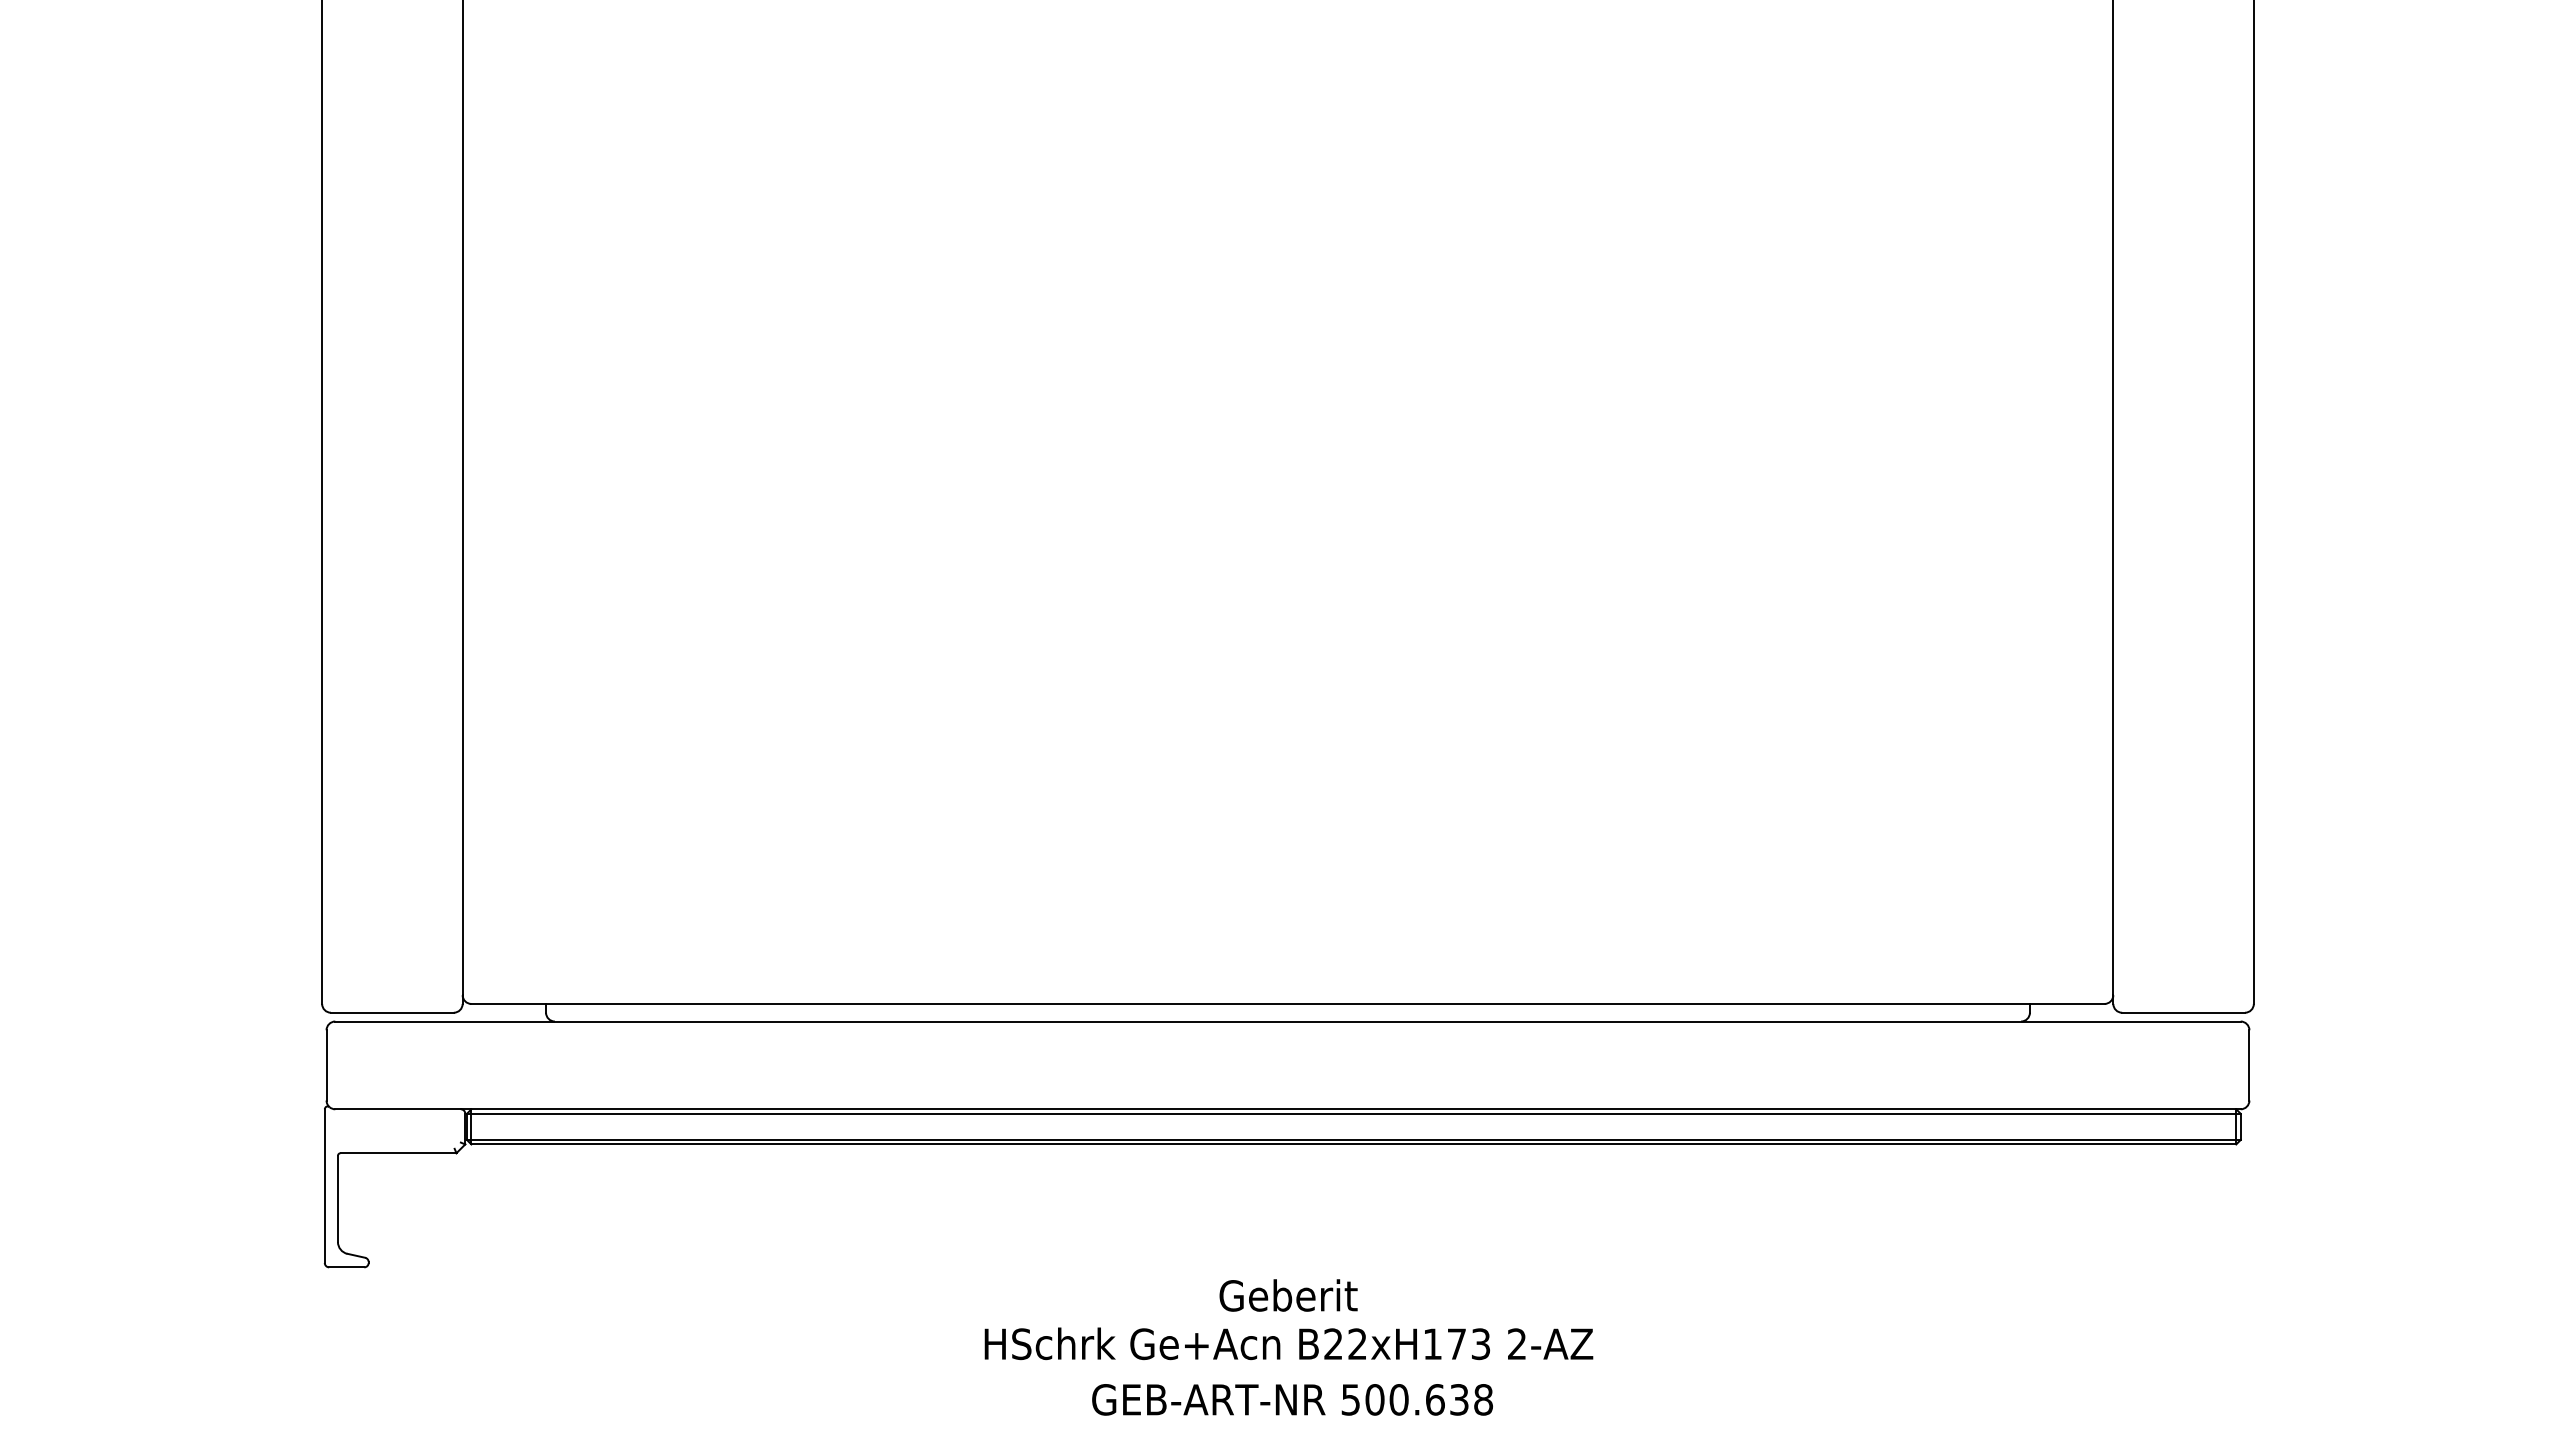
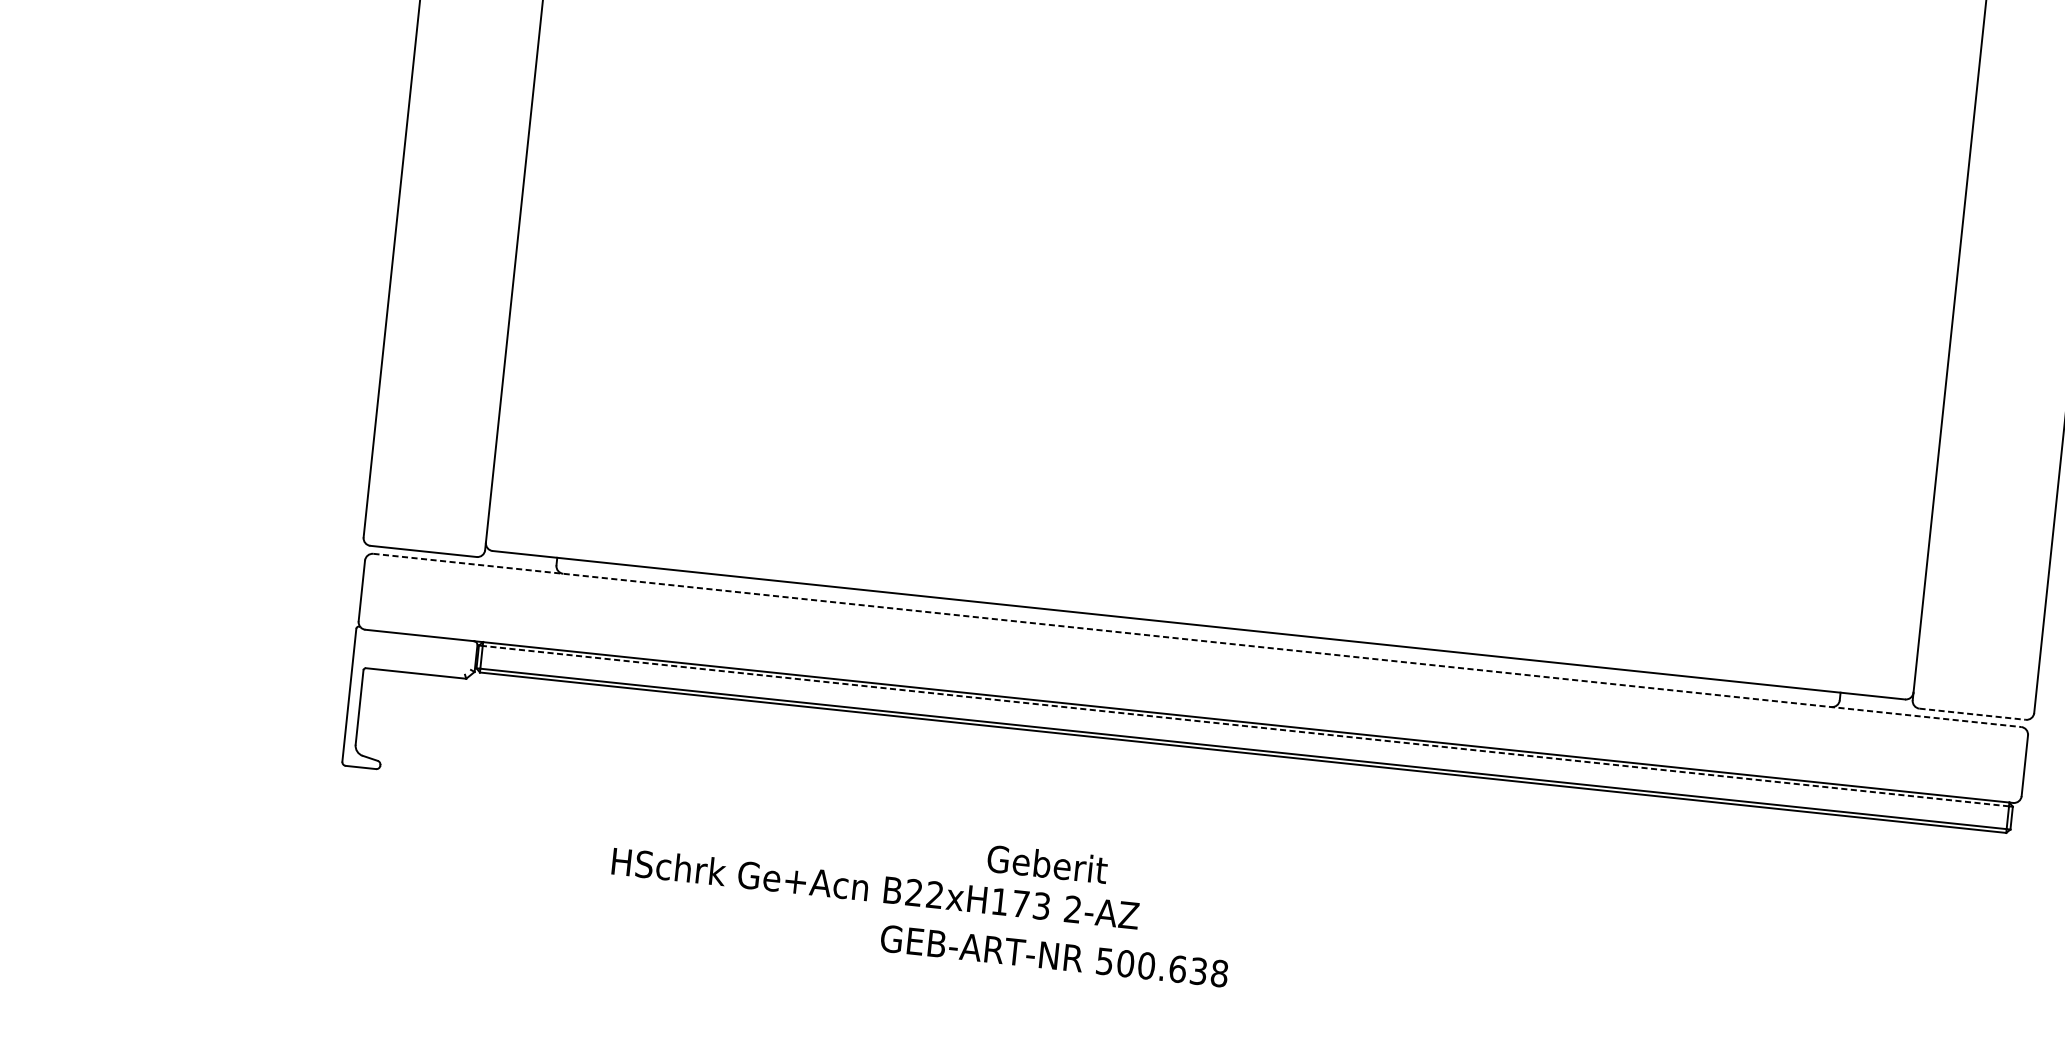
line: (2184, 1012) -> (1973, 714), solid -> dashed
line: (1288, 1021) -> (1197, 640), solid -> dashed
line: (1353, 1113) -> (1245, 725), solid -> dashed
text: (1288, 1295) -> (1047, 864), moved
text: (1288, 1343) -> (875, 888), moved
text: (1292, 1399) -> (1054, 955), moved

